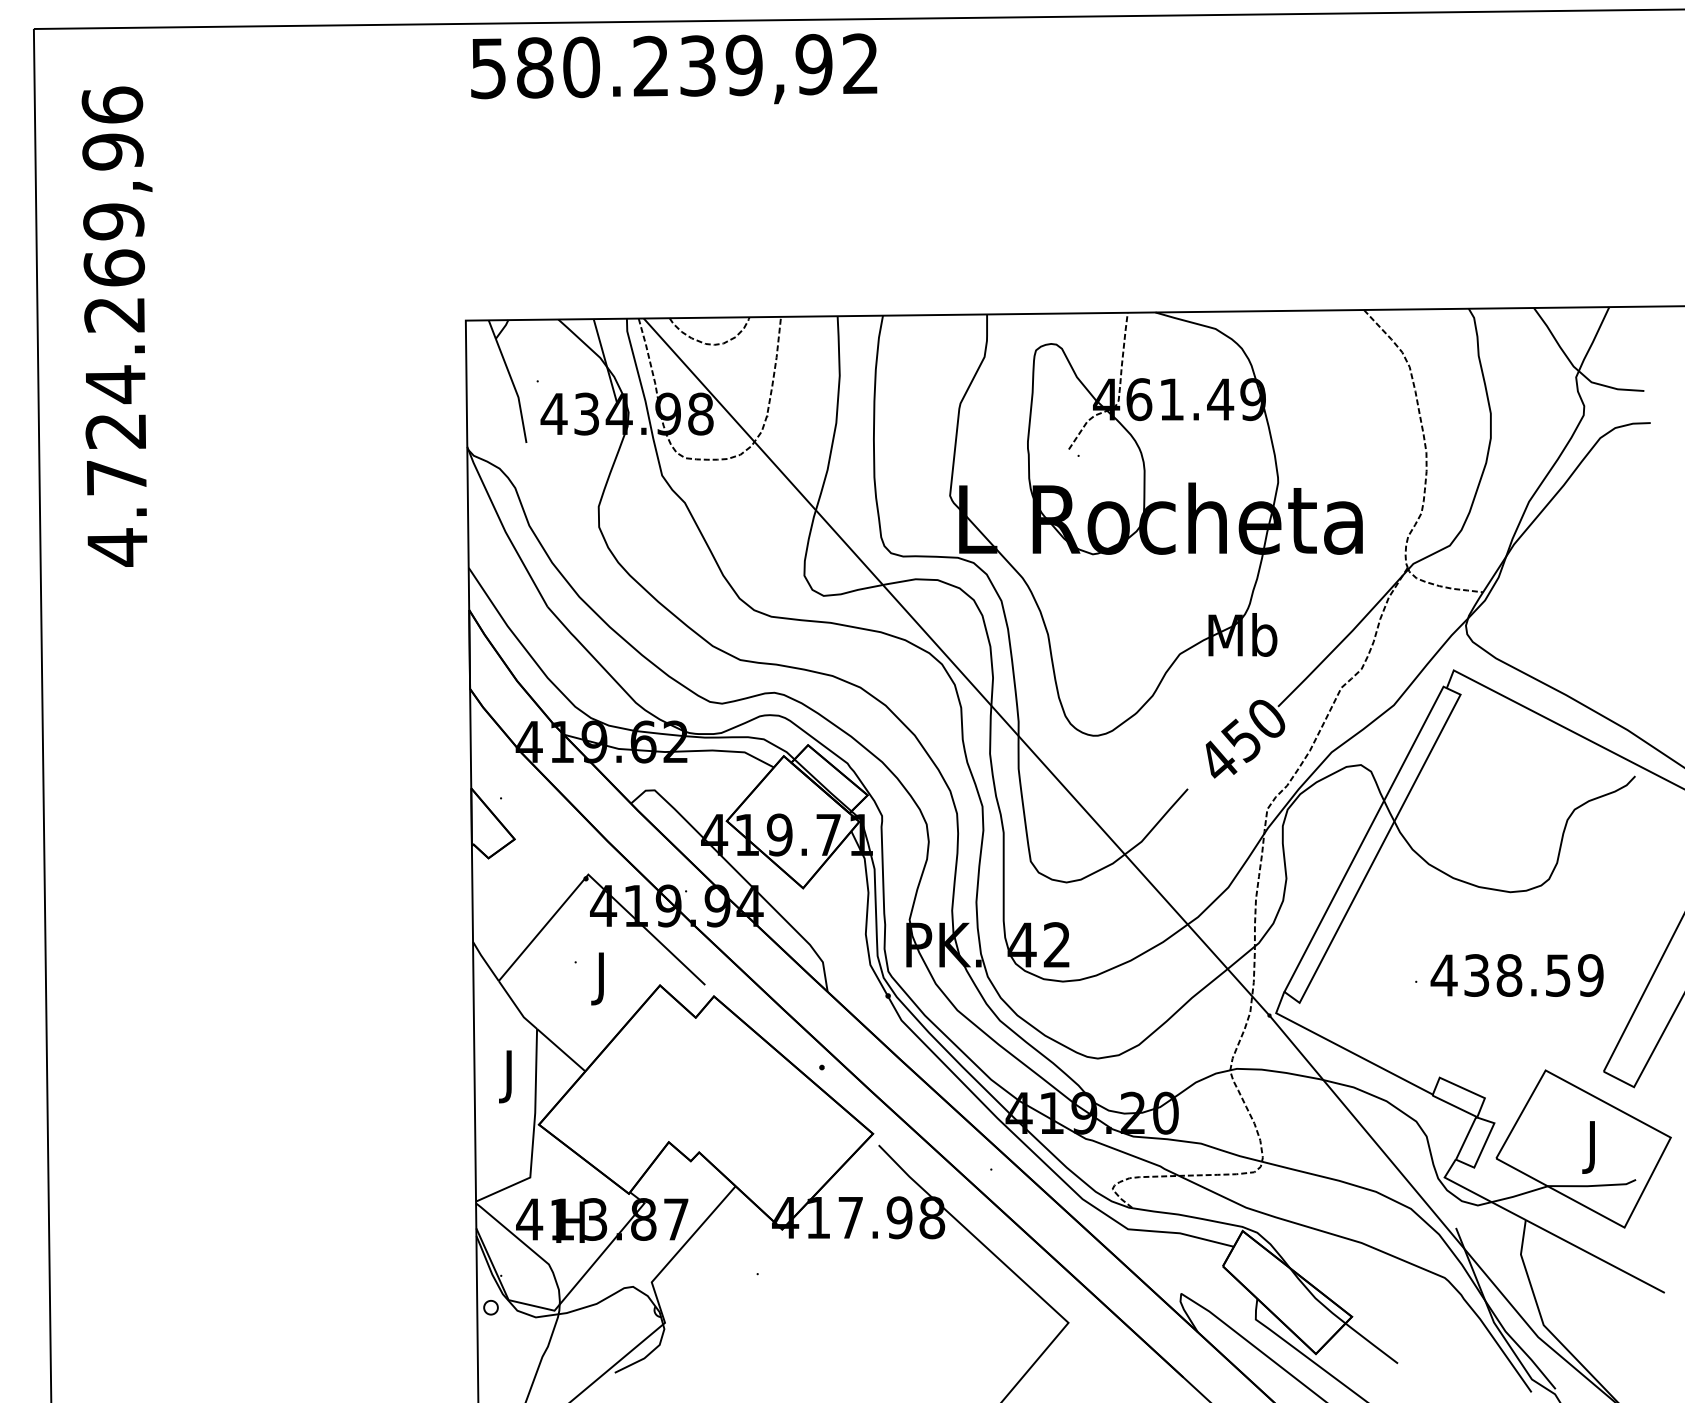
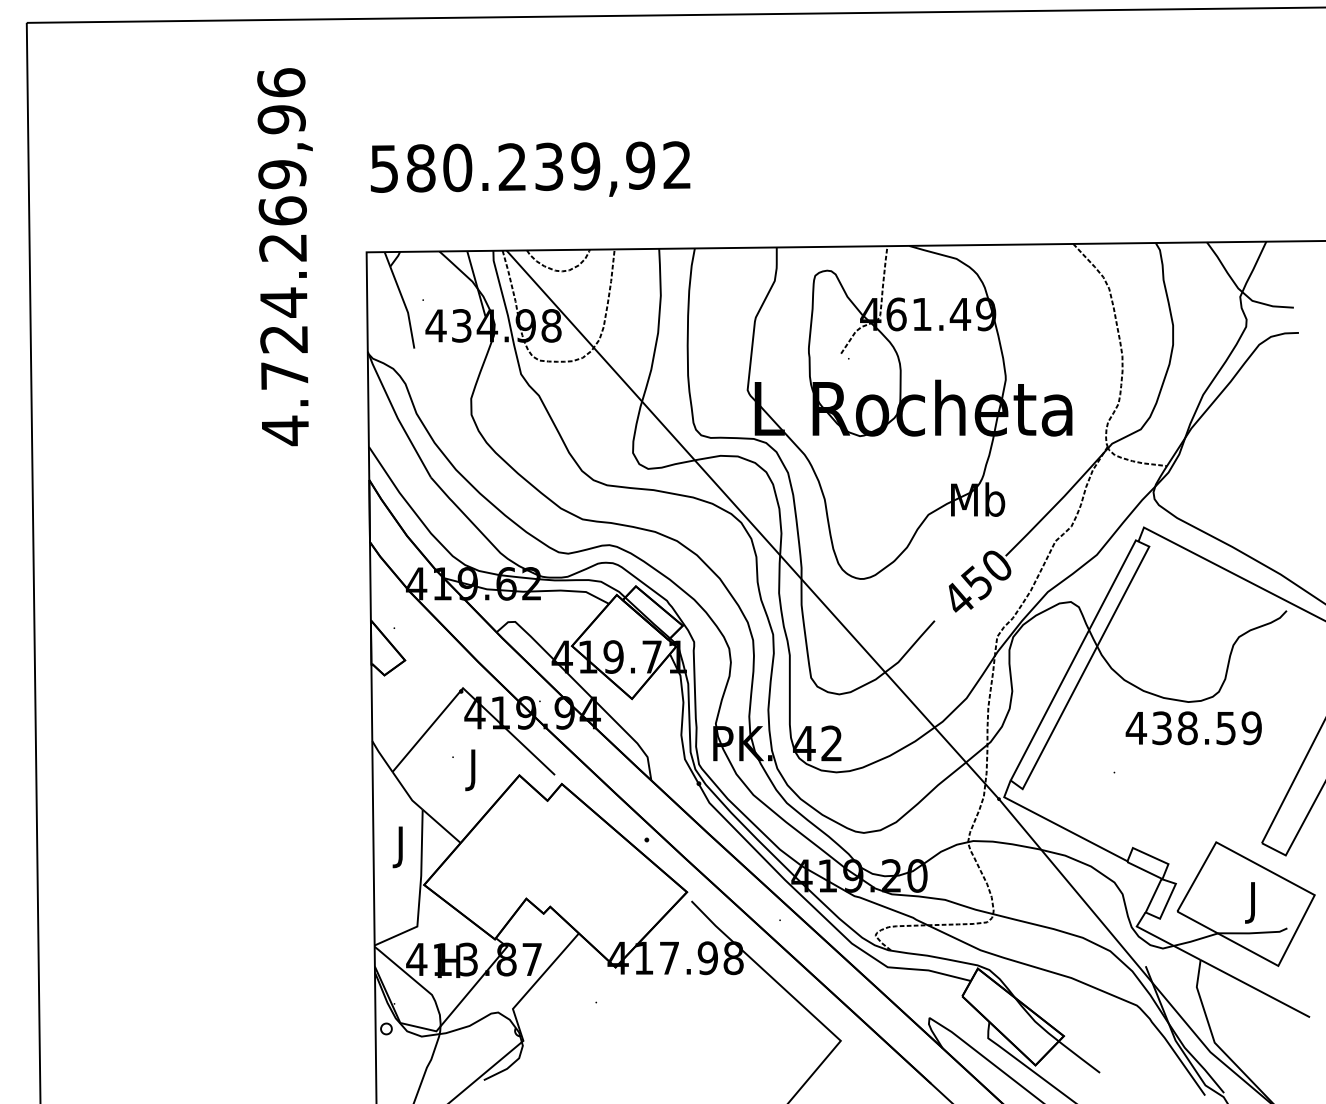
text: (674, 68) -> (530, 168), moved
text: (116, 326) -> (284, 256), moved
text: (1516, 975) -> (1193, 728), moved

